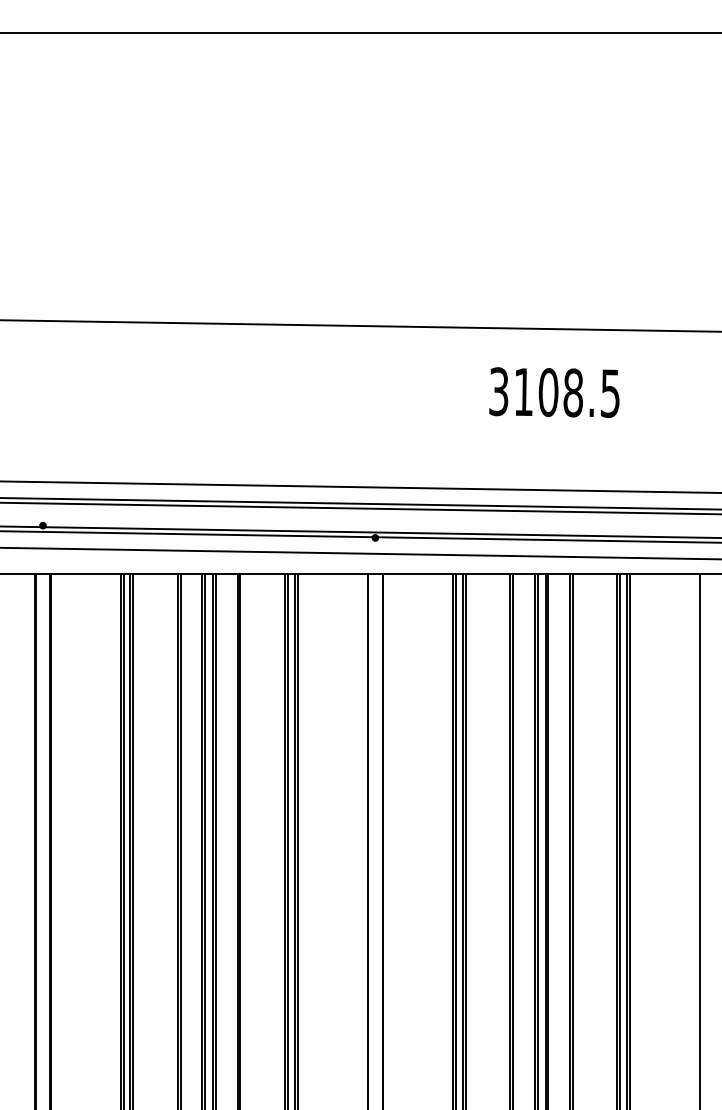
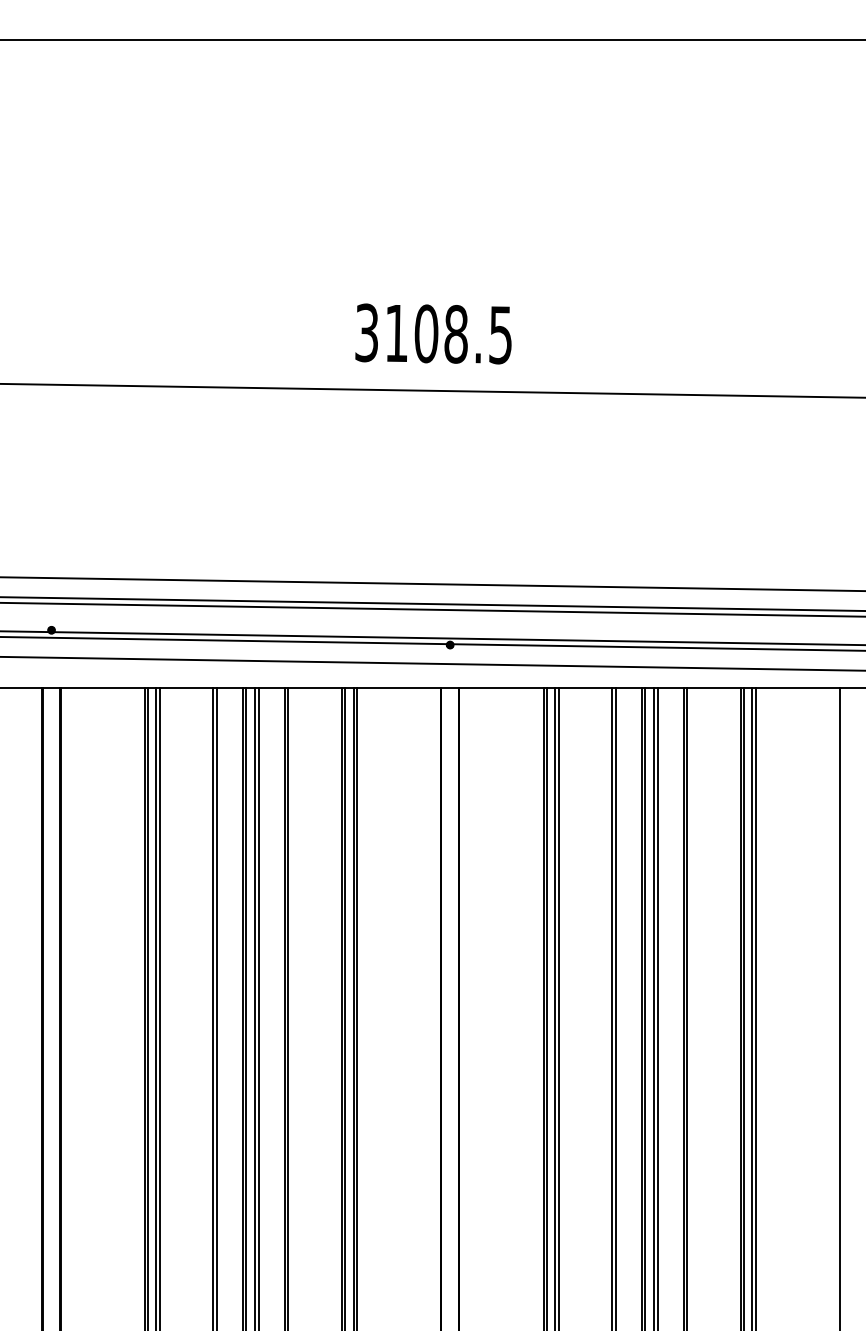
text: (554, 392) -> (433, 333), moved

